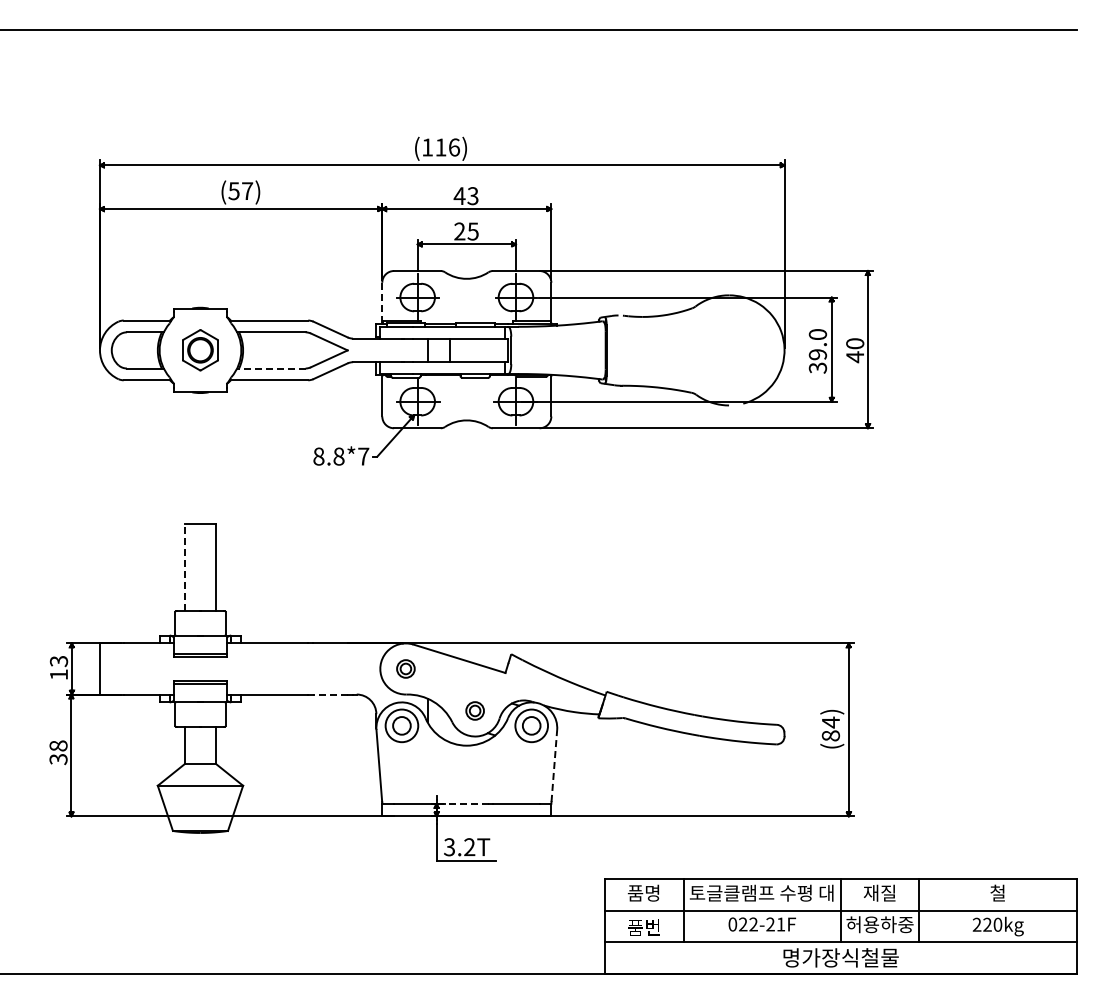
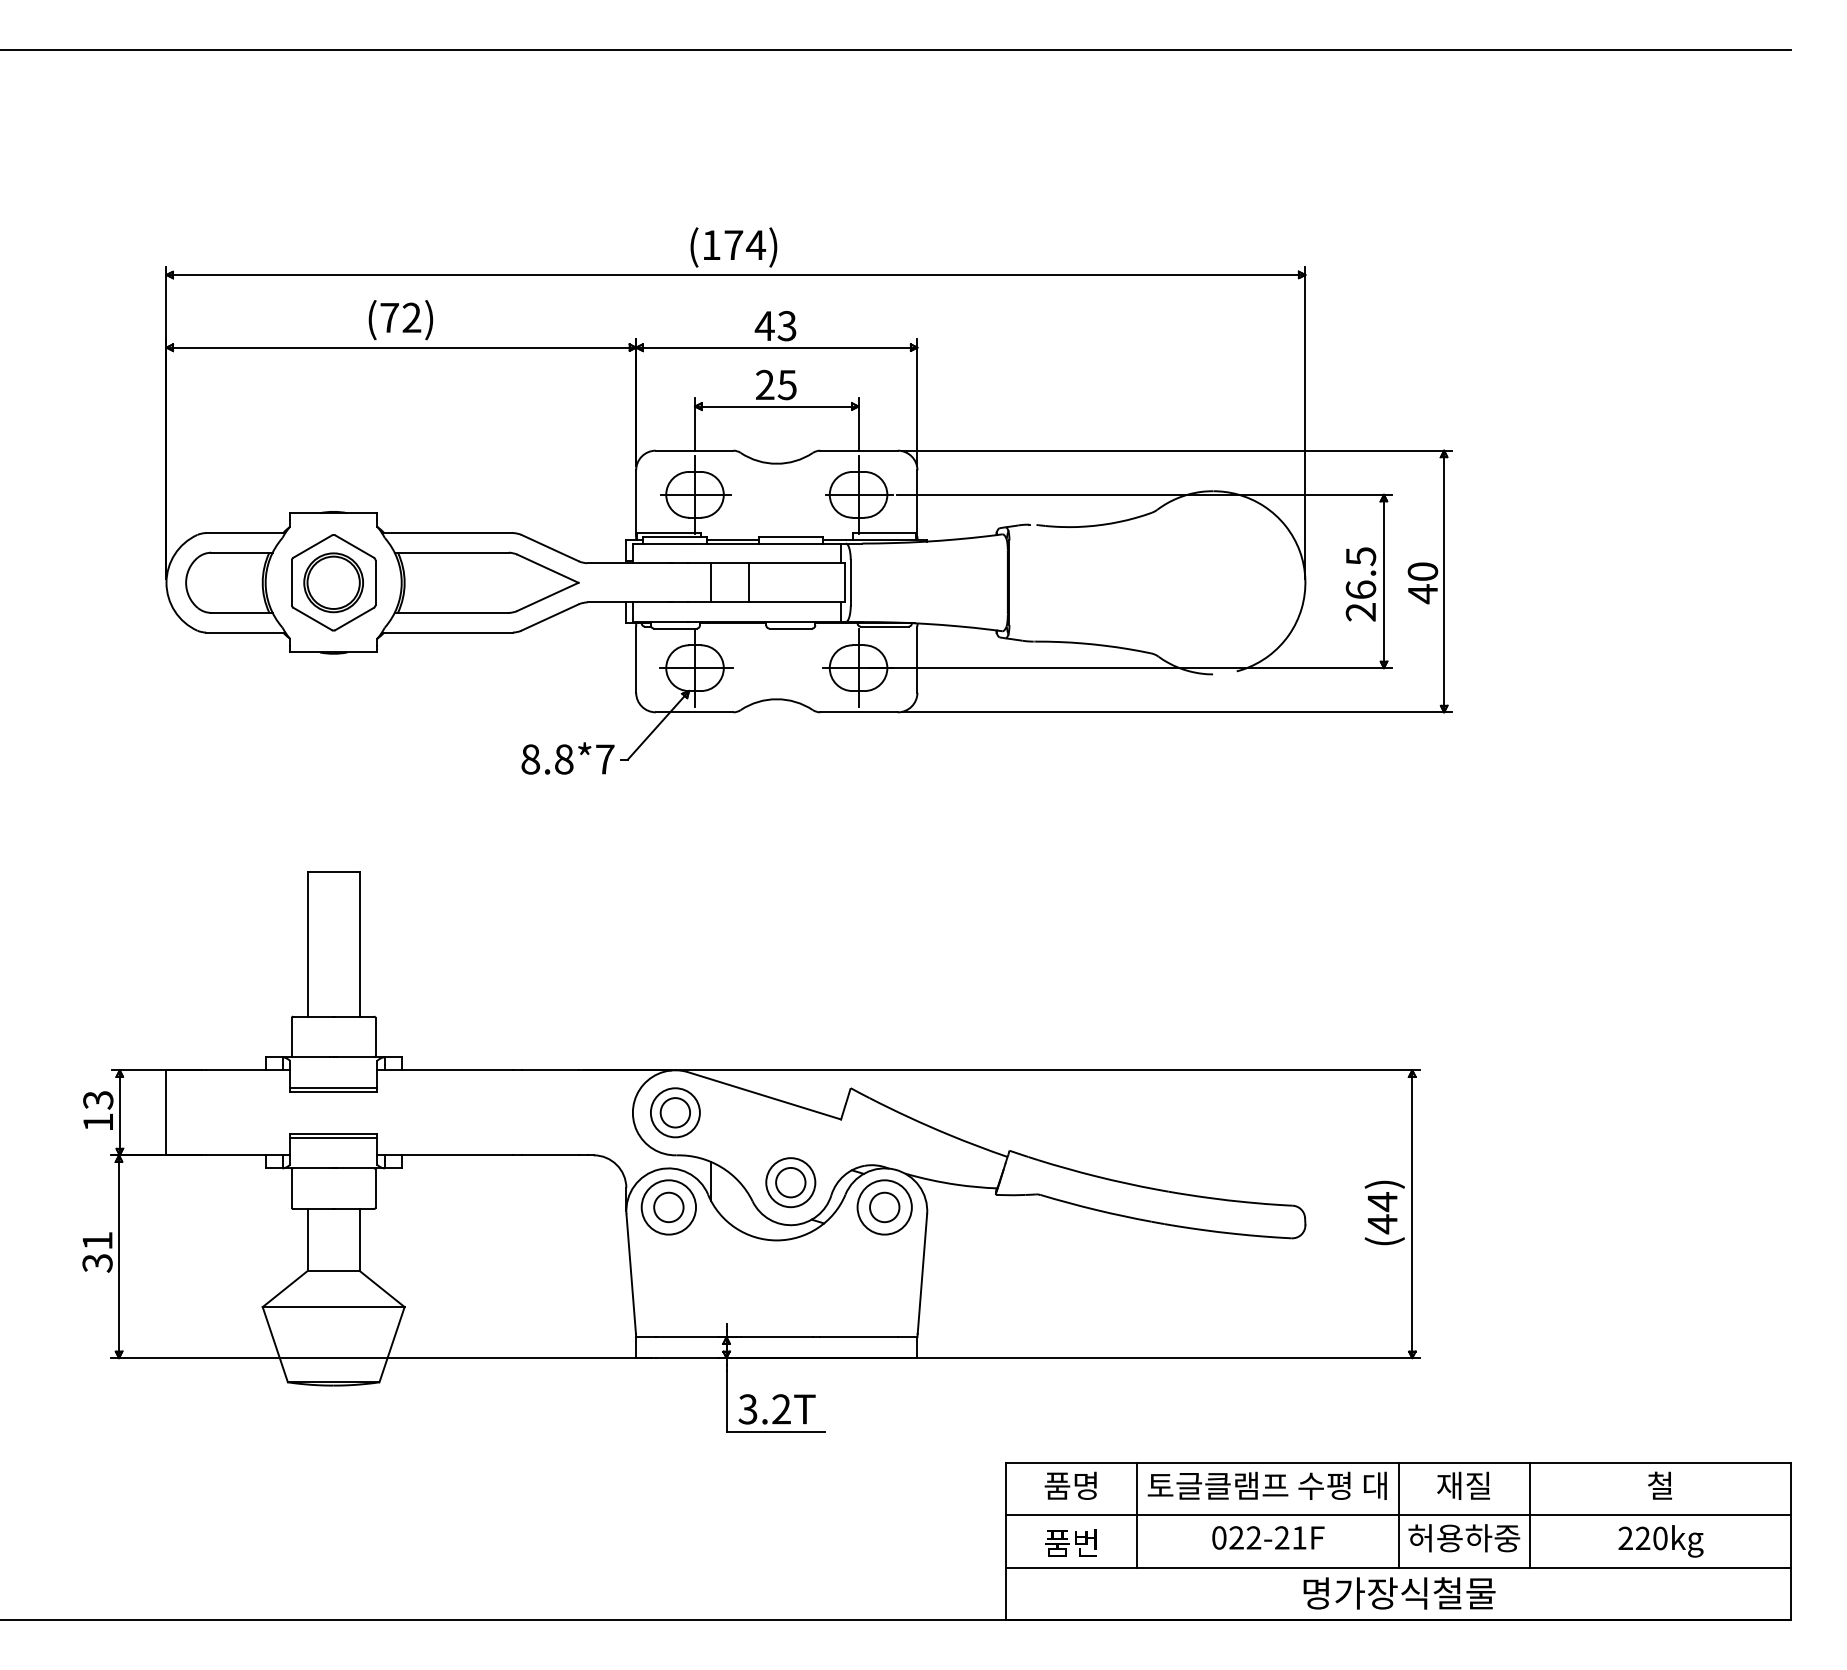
text: (447, 147) -> (744, 245), (116) -> (174)
text: (240, 191) -> (400, 318), (57) -> (72)
line: (382, 302) -> (636, 503), dashed -> solid
part: (200, 349) -> (333, 581), size x1.43
text: (817, 351) -> (1360, 584), 39.0 -> 26.5
line: (270, 368) -> (450, 612), dashed -> solid
line: (184, 567) -> (307, 943), dashed -> solid
part: (405, 668) -> (674, 1112), size x1.67
line: (330, 694) -> (549, 1155), dashed -> solid
part: (474, 710) -> (789, 1181), size x1.67
text: (830, 736) -> (1381, 1225), (84) -> (44)
text: (58, 745) -> (97, 1240), 38 -> 31
line: (554, 765) -> (922, 1273), dashed -> solid
line: (466, 803) -> (776, 1336), dashed -> solid

